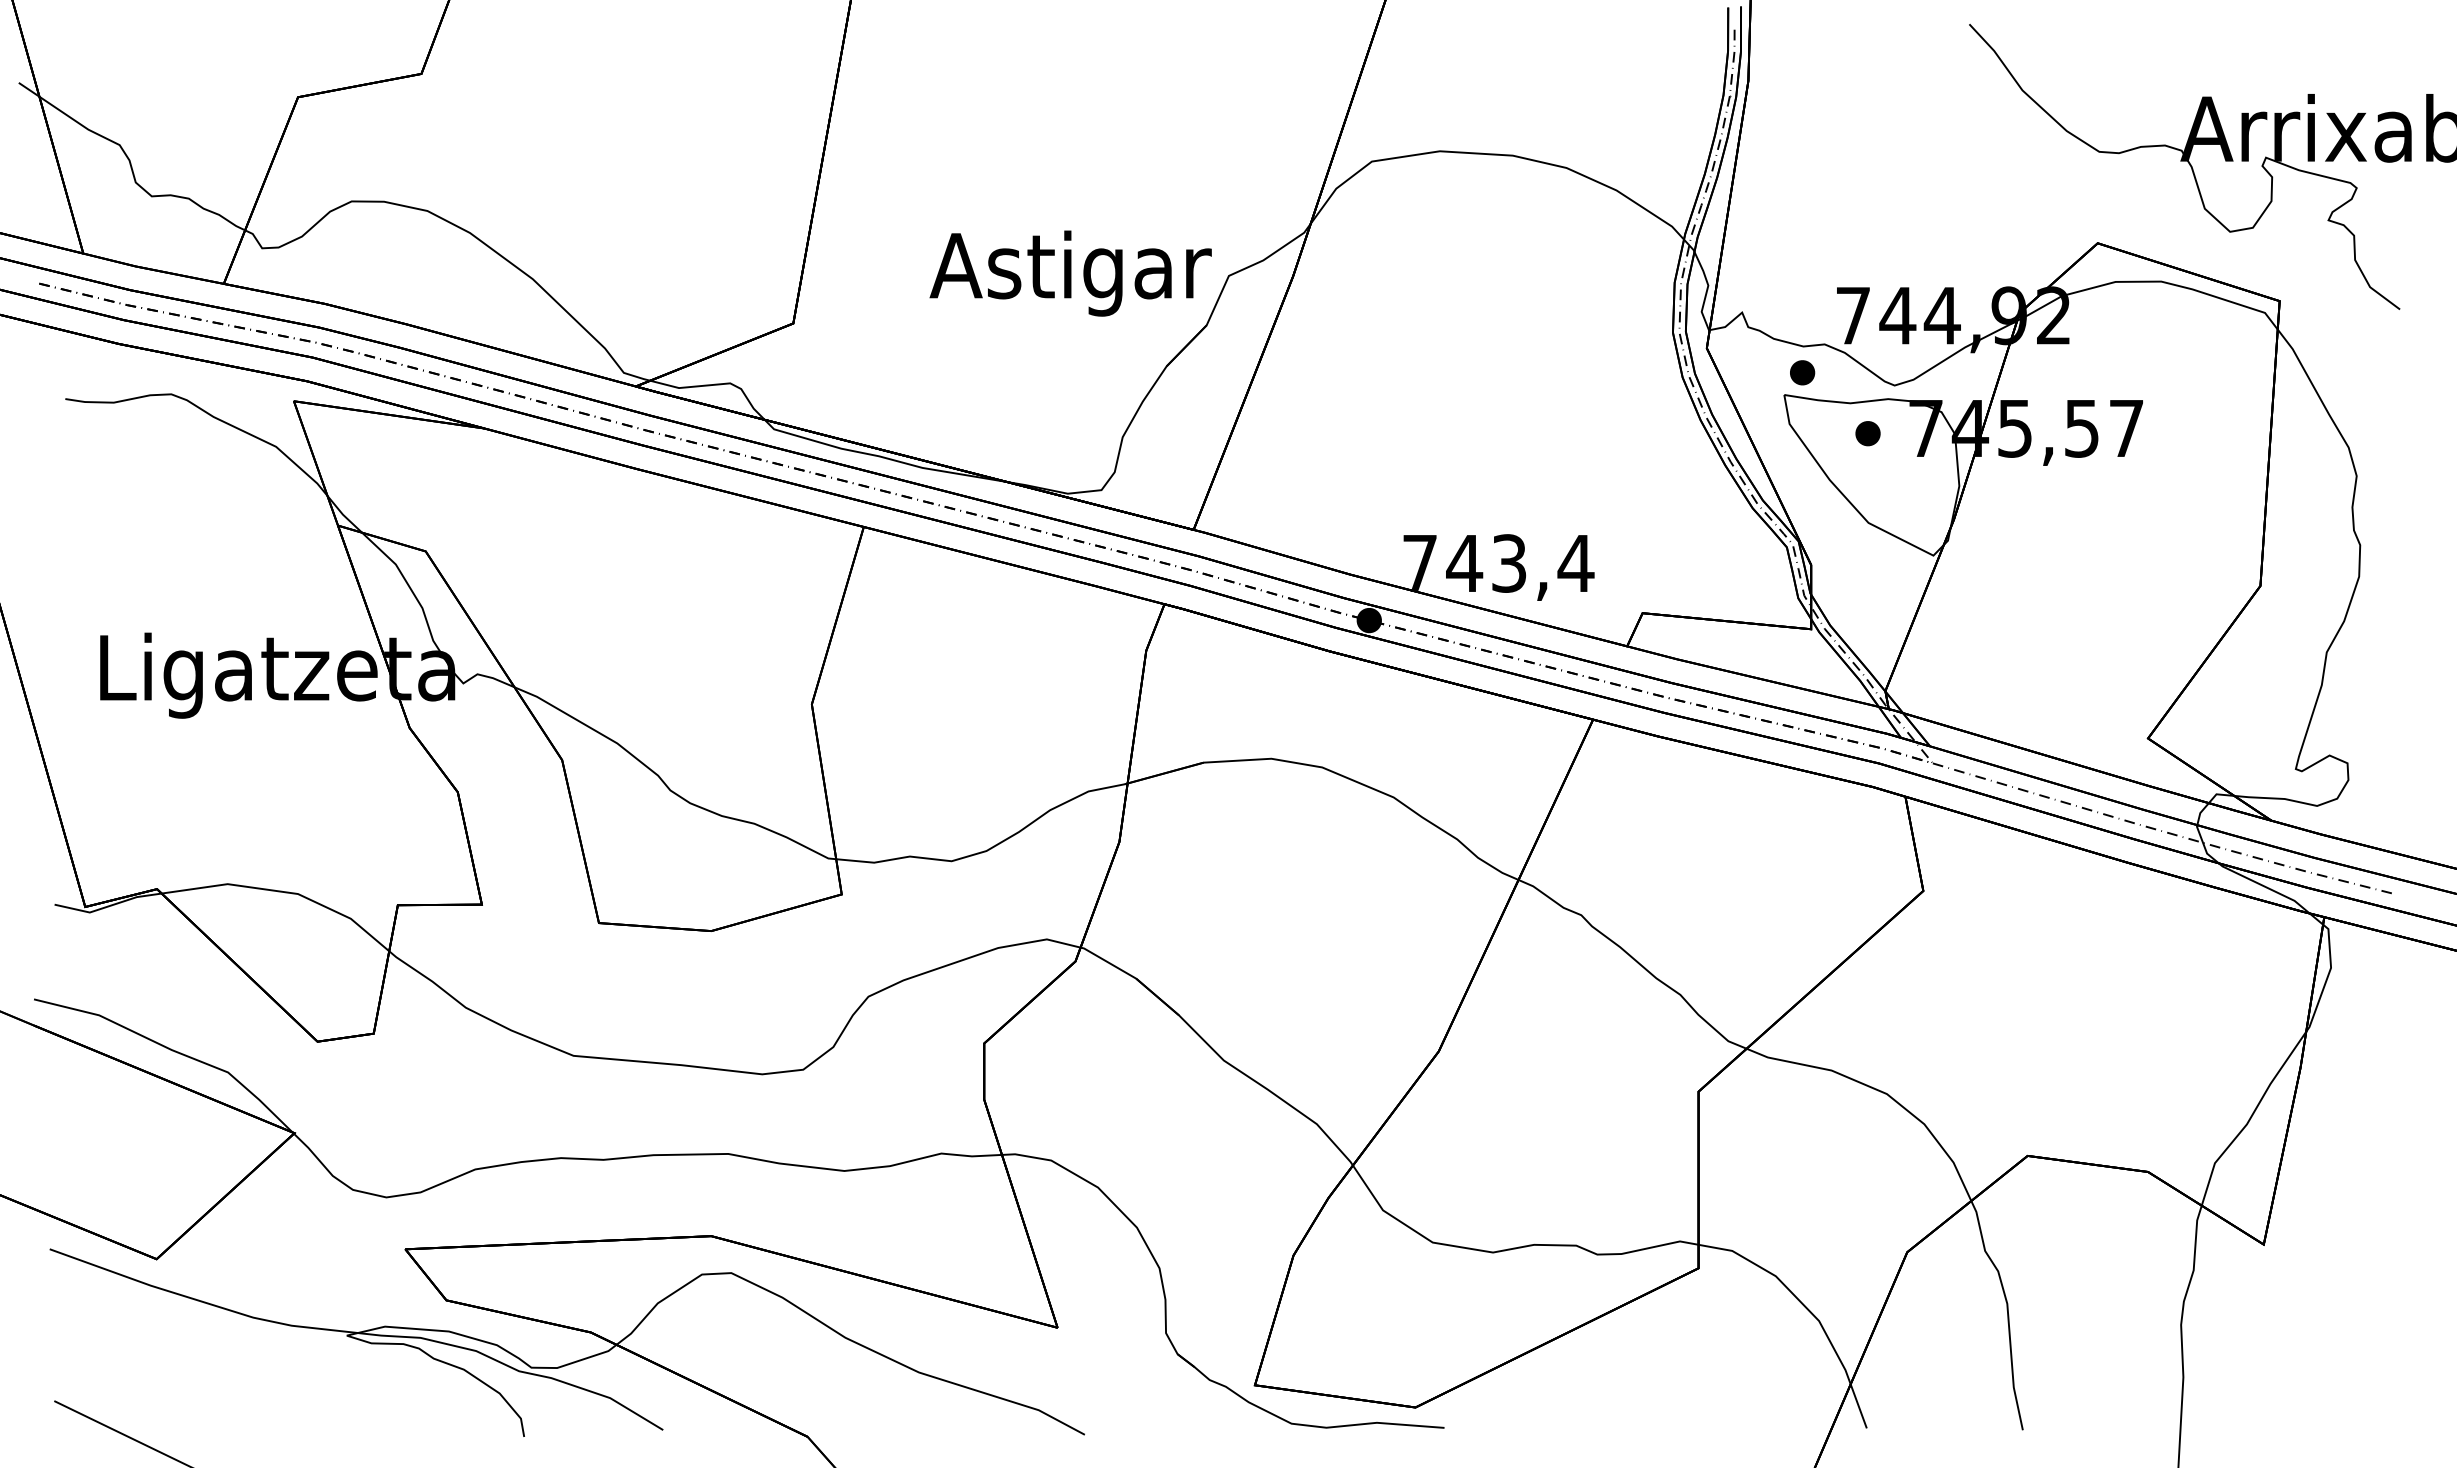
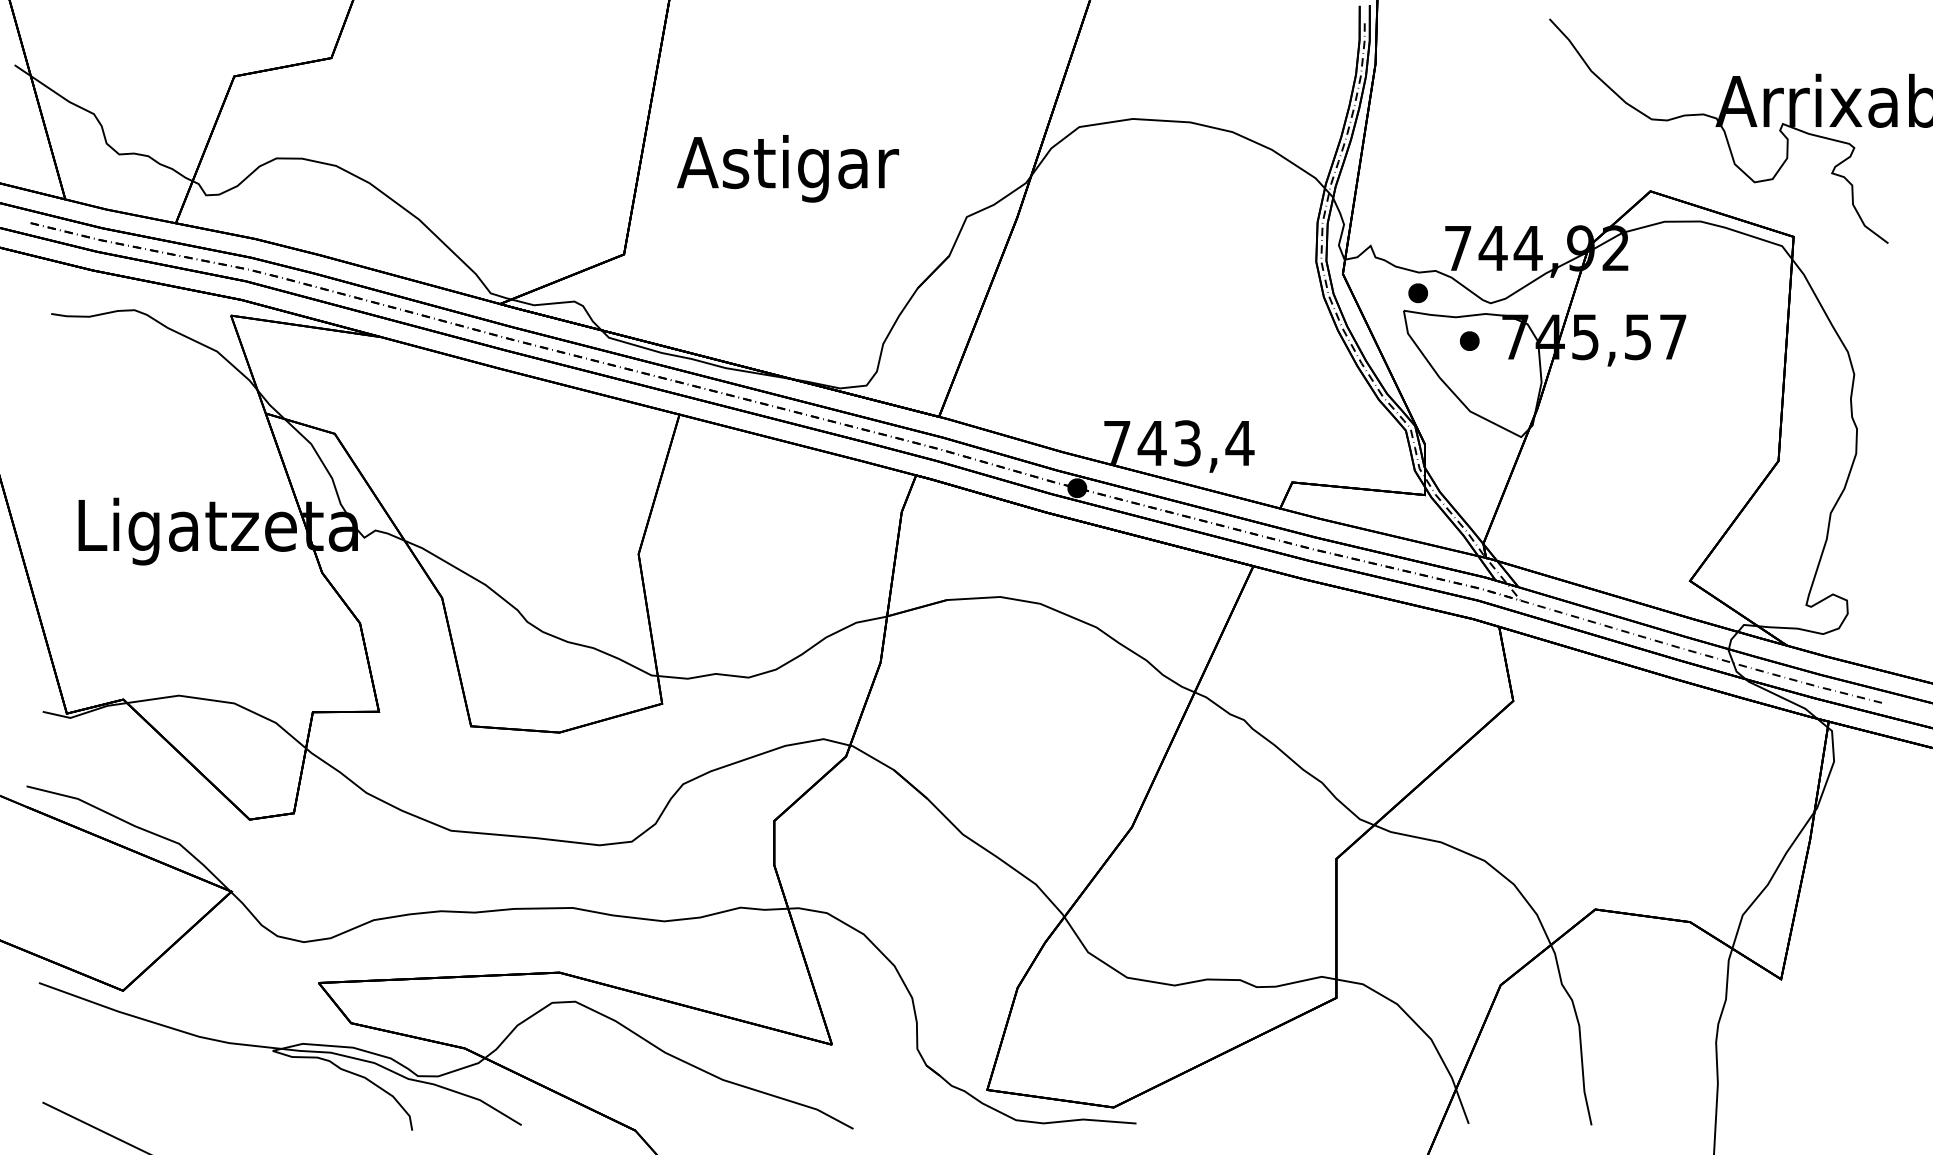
text: (1070, 273) -> (787, 168), moved

